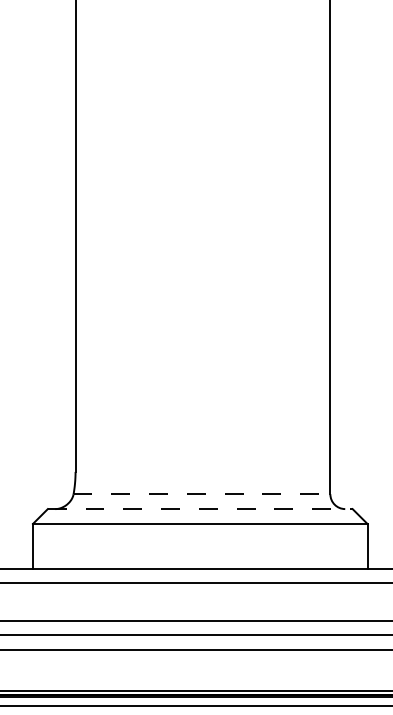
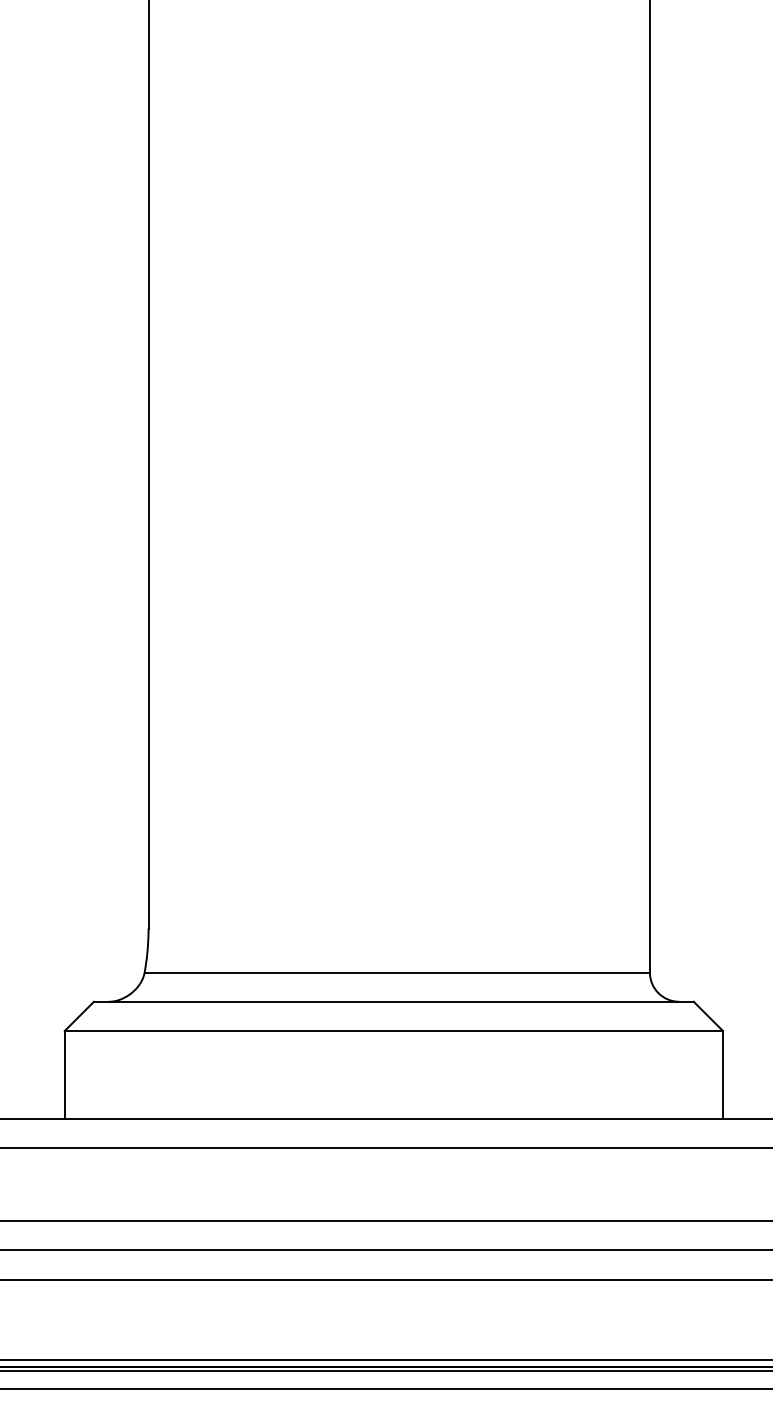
line: (202, 494) -> (398, 973), dashed -> solid
line: (200, 509) -> (394, 1002), dashed -> solid

